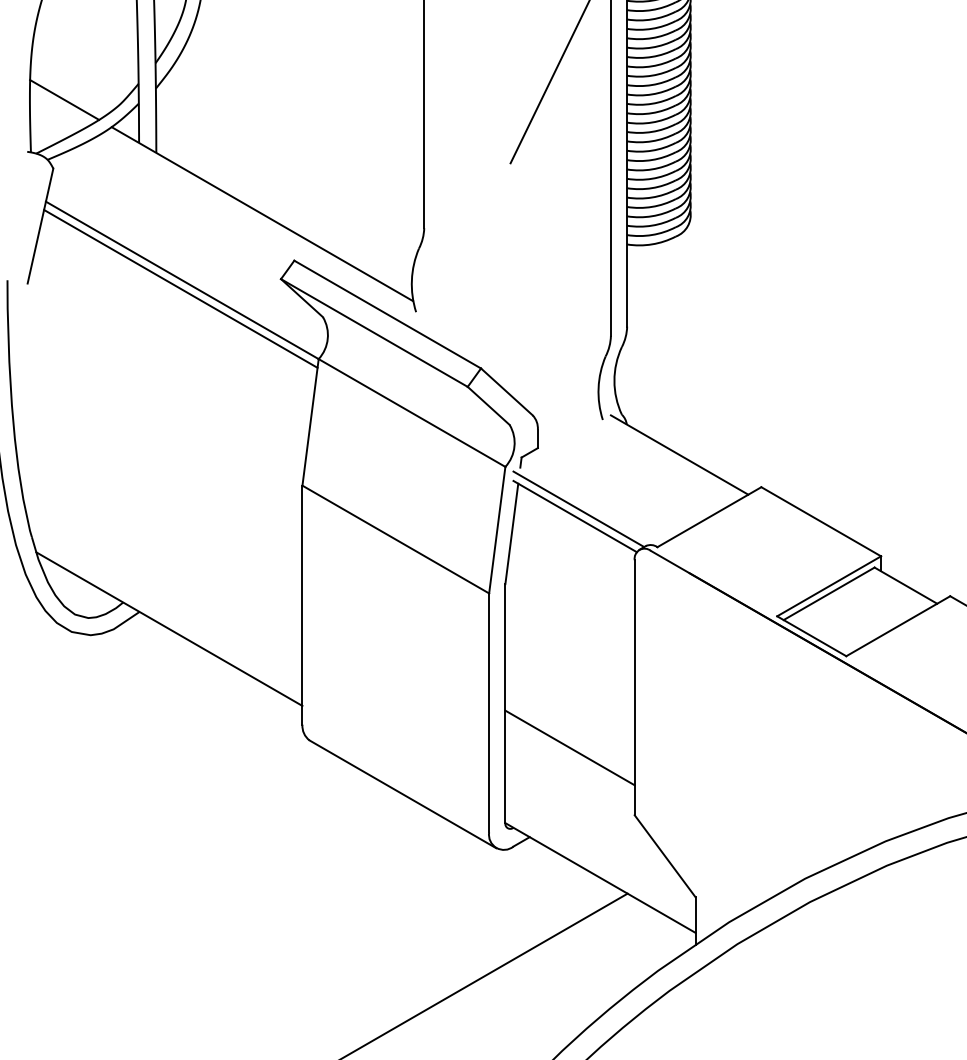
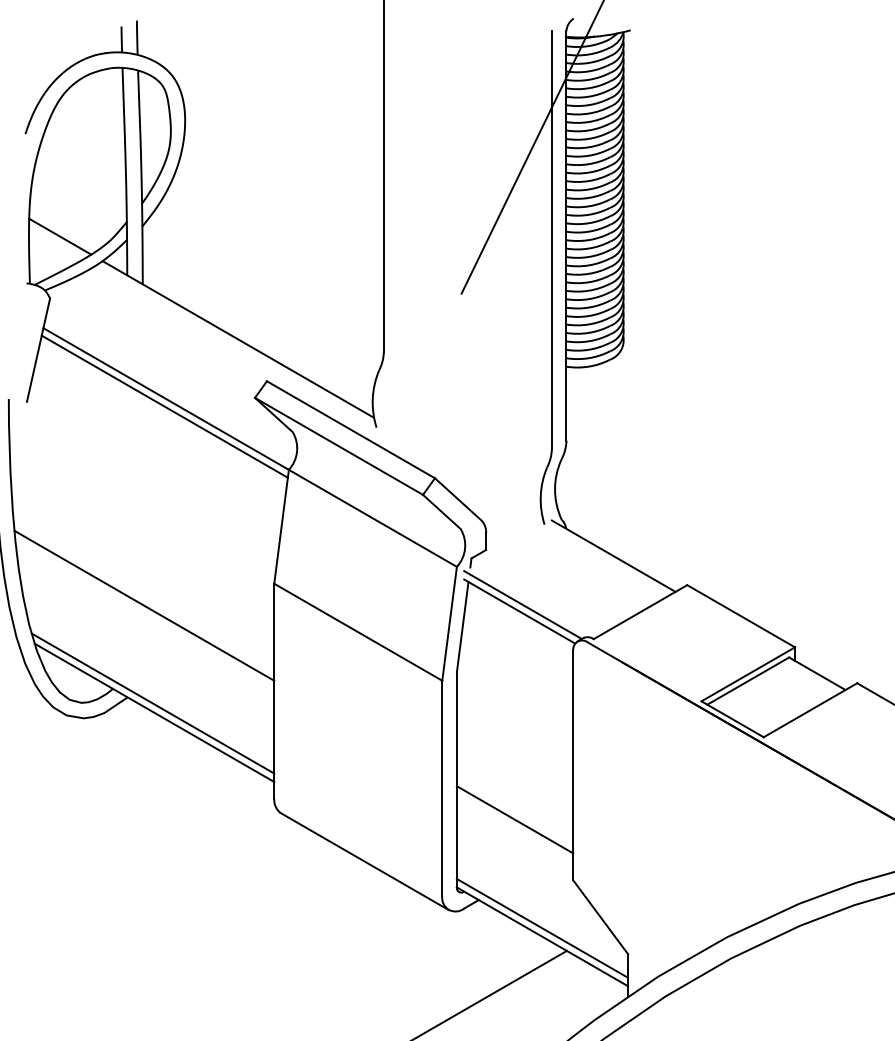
line: (158, 509) -> (144, 605), added
line: (167, 618) -> (152, 703), added
line: (600, 867) -> (542, 927), added

